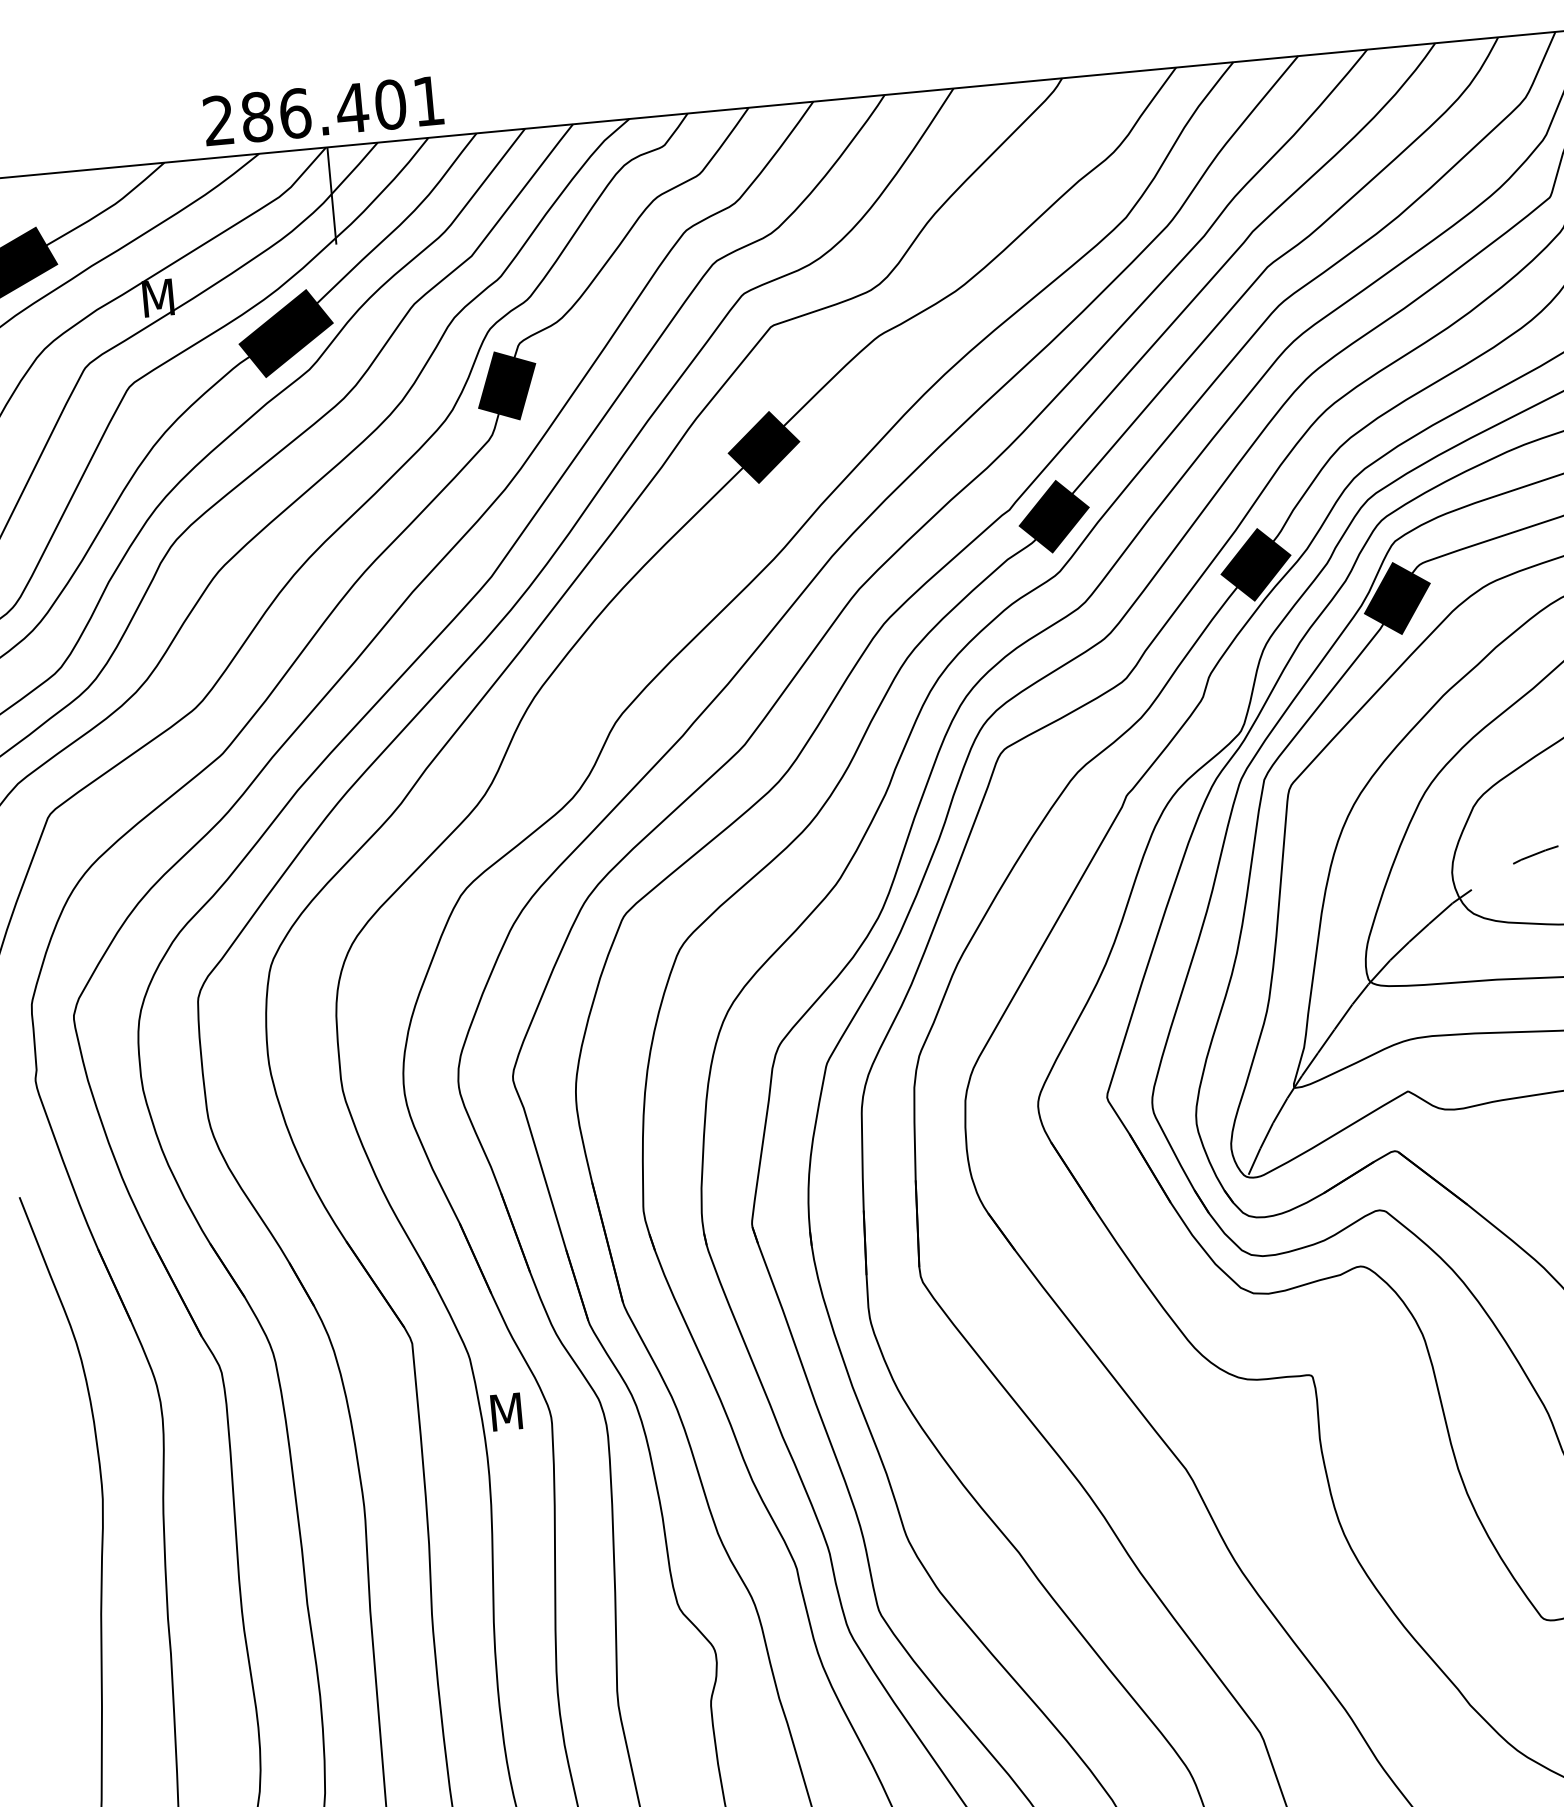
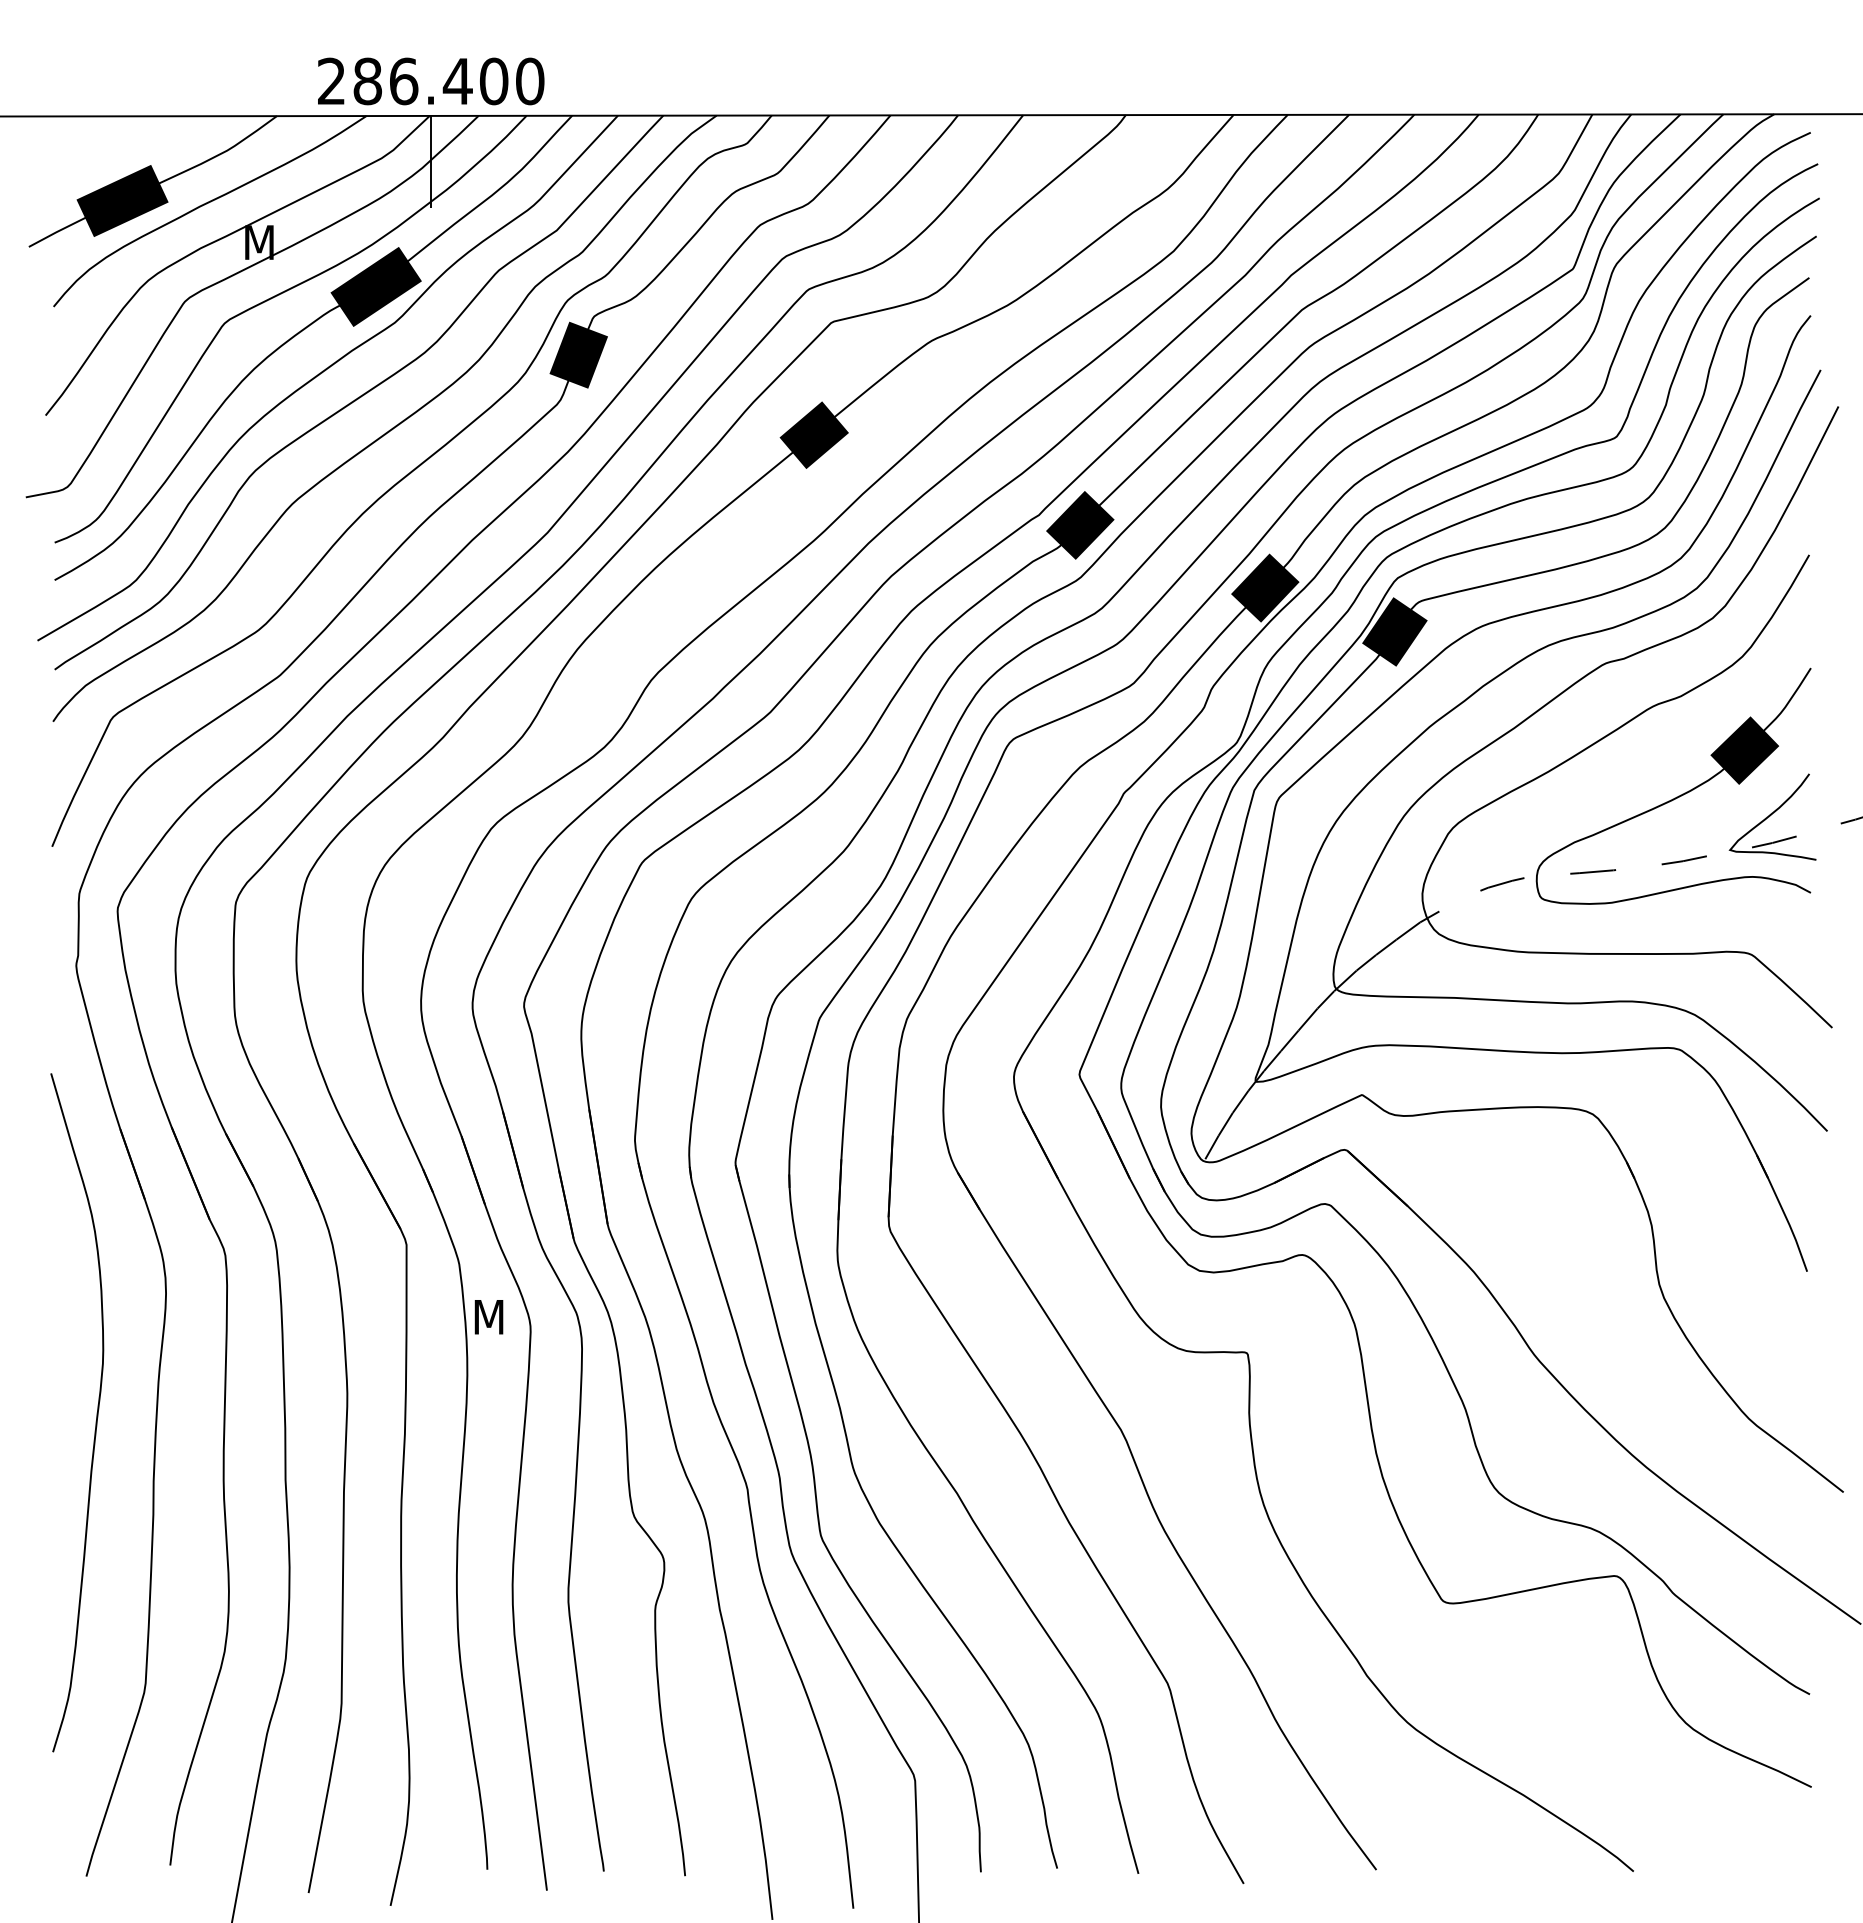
text: (429, 101) -> (530, 81), 286.401 -> 286.400

